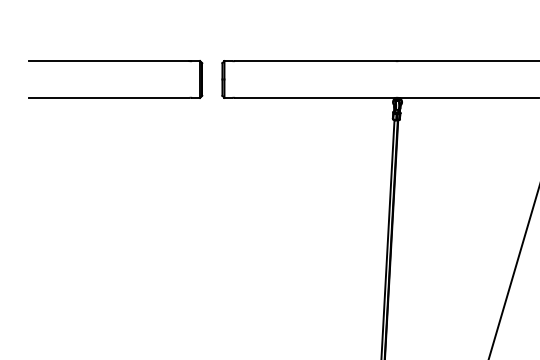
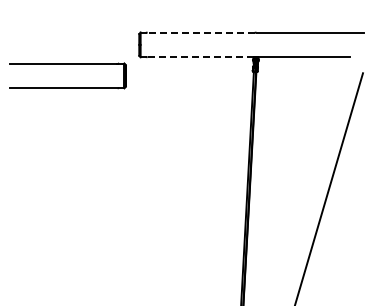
line: (315, 60) -> (201, 32), solid -> dashed
part: (114, 62) -> (67, 64), moved
line: (315, 98) -> (201, 57), solid -> dashed

